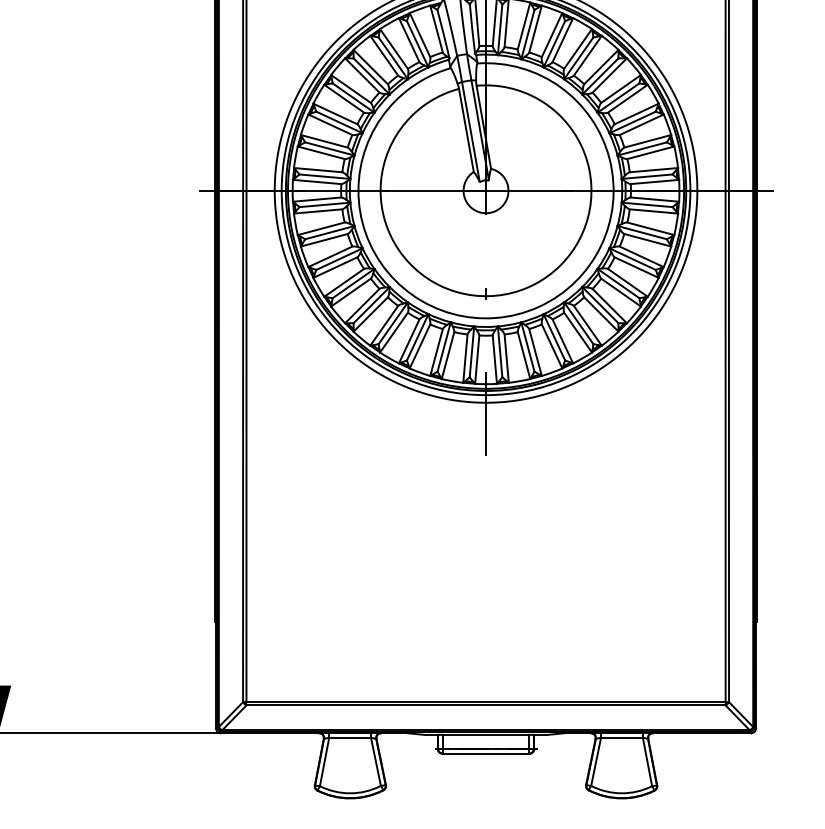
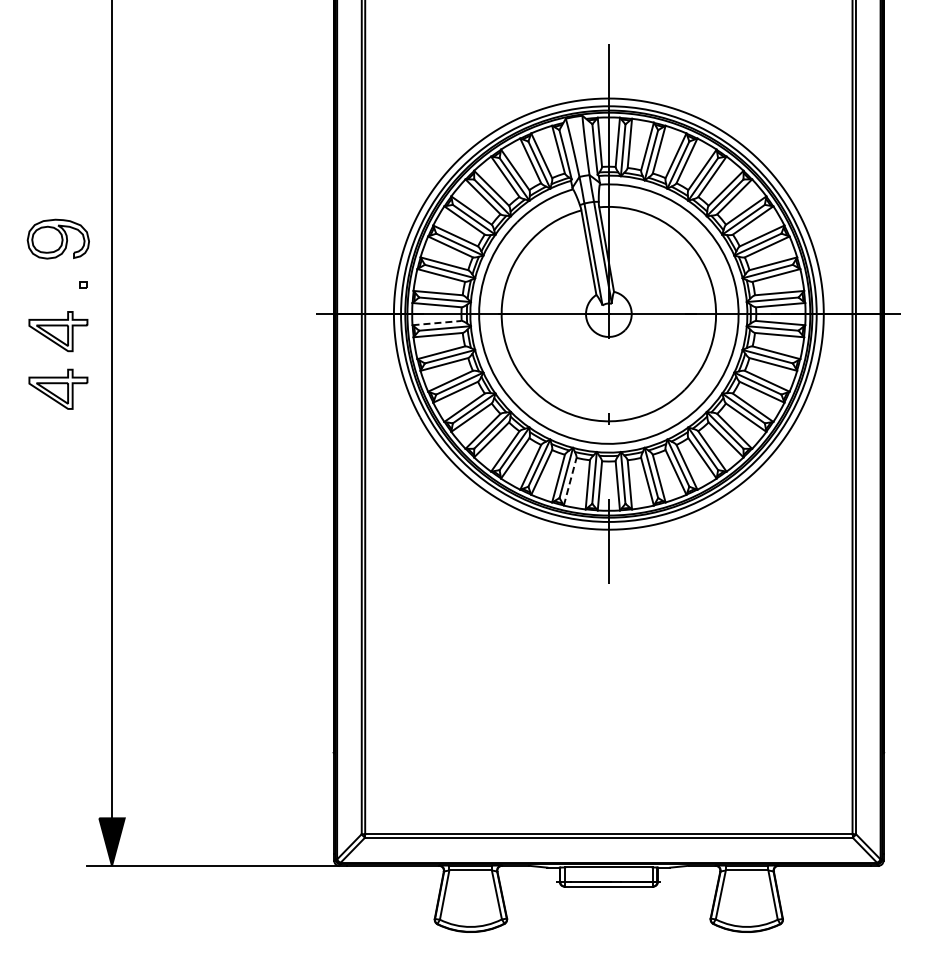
line: (317, 200) -> (437, 323), solid -> dashed
line: (448, 355) -> (570, 481), solid -> dashed

